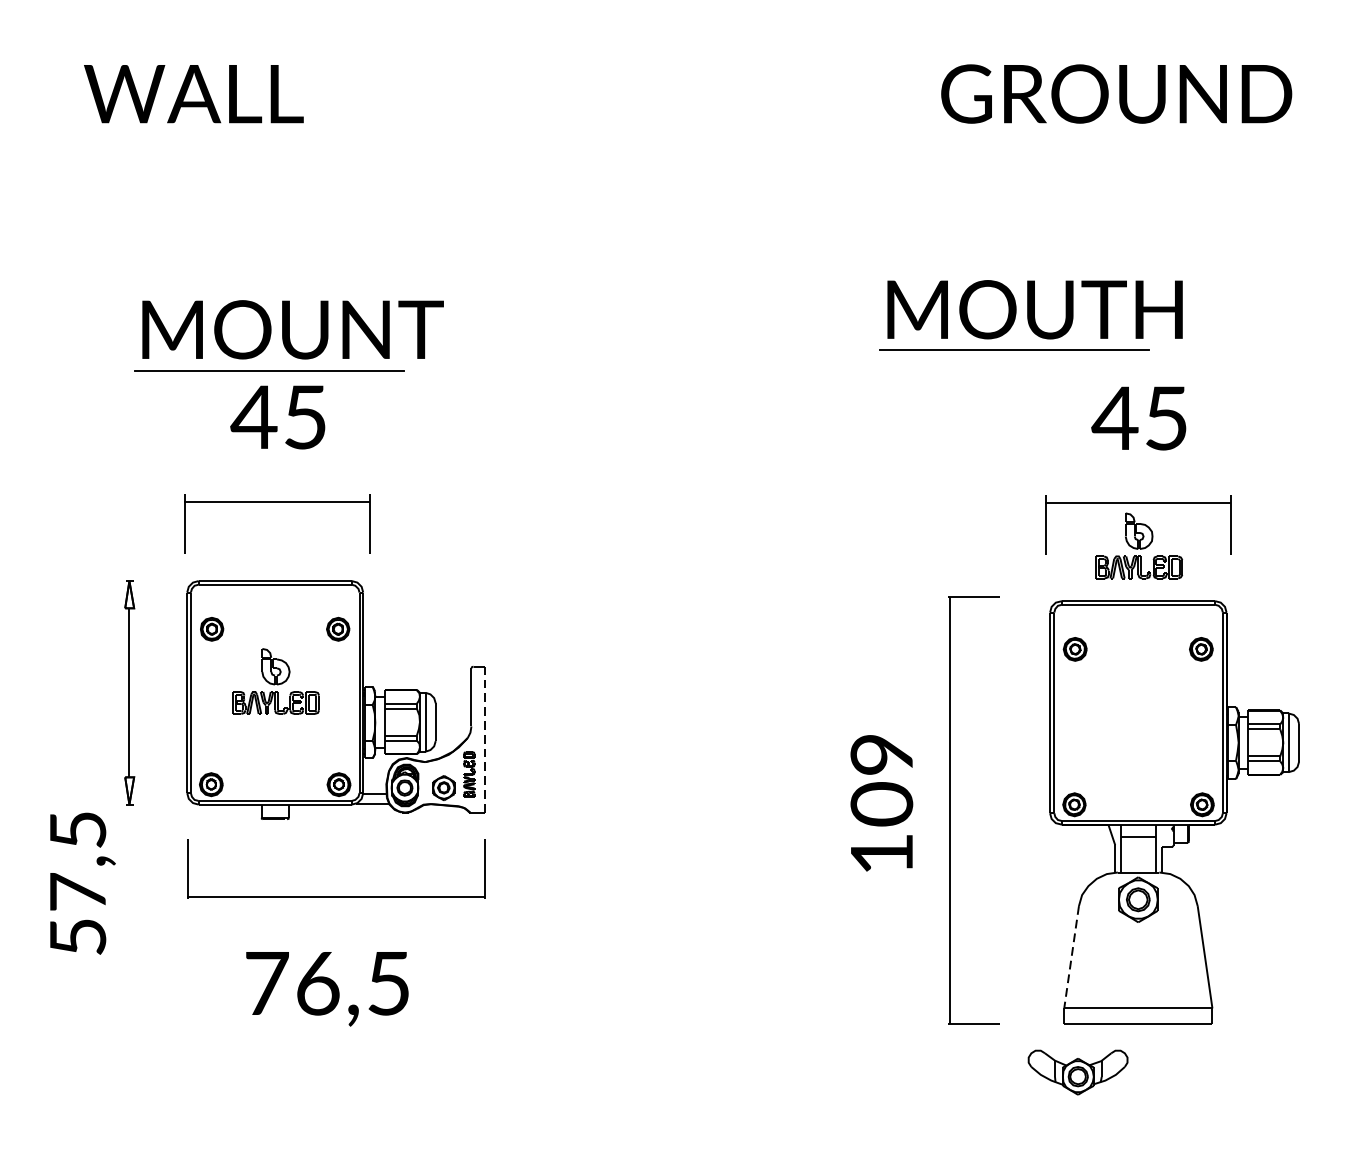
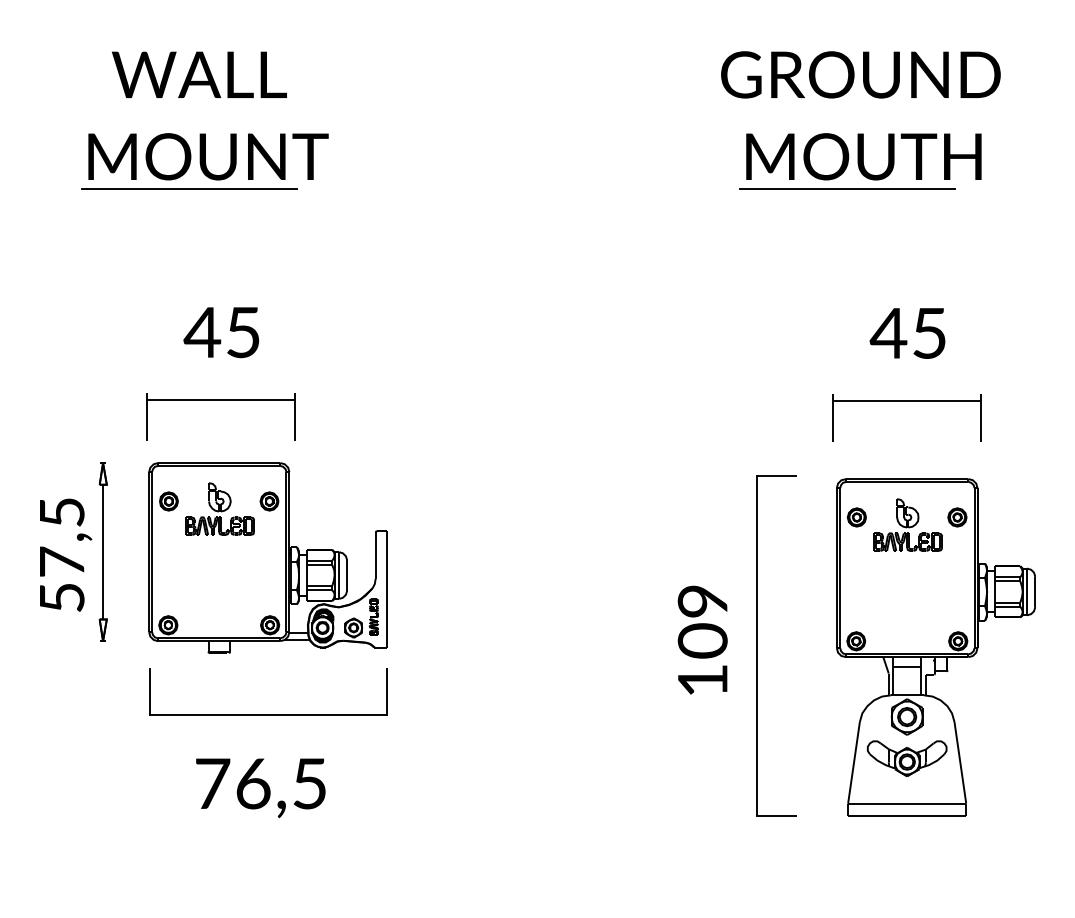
text: (193, 93) -> (199, 74), moved
text: (1116, 93) -> (860, 74), moved
part: (1030, 315) -> (860, 161), moved
part: (288, 335) -> (204, 161), moved
part: (1138, 545) -> (907, 524), moved
part: (275, 680) -> (219, 508), moved
line: (485, 738) -> (386, 588), dashed -> solid
text: (83, 882) -> (66, 554), moved
line: (1070, 958) -> (853, 763), dashed -> solid
part: (1077, 1072) -> (906, 758), moved

